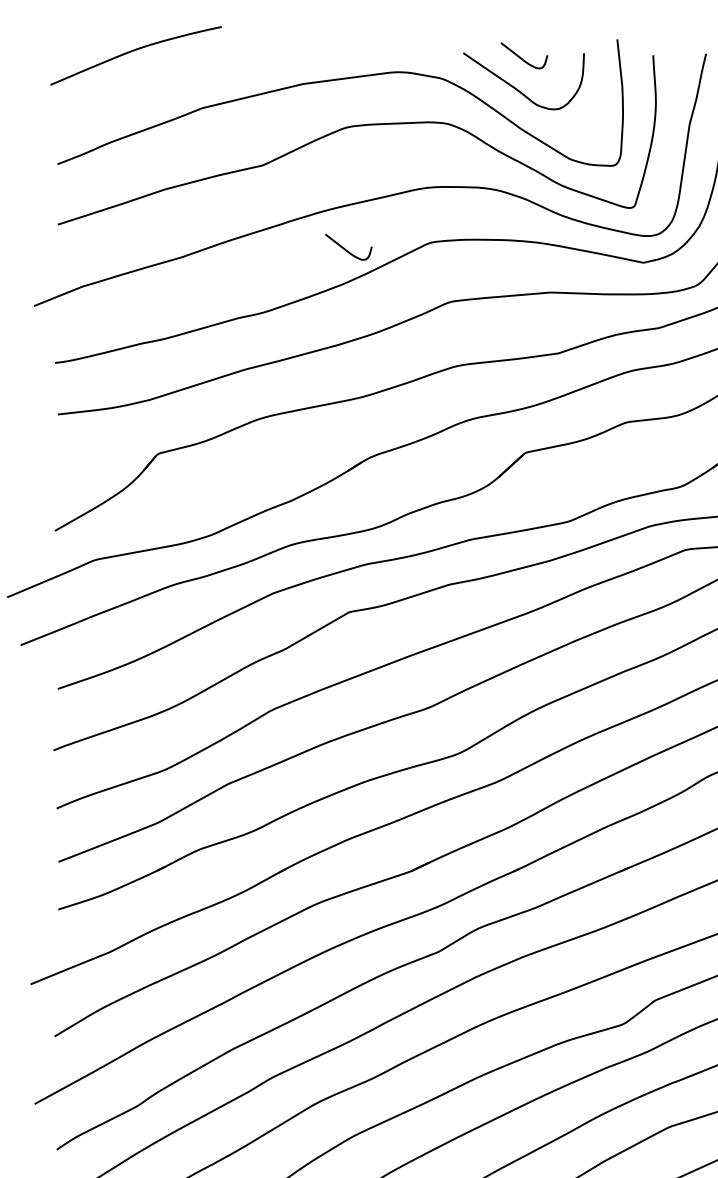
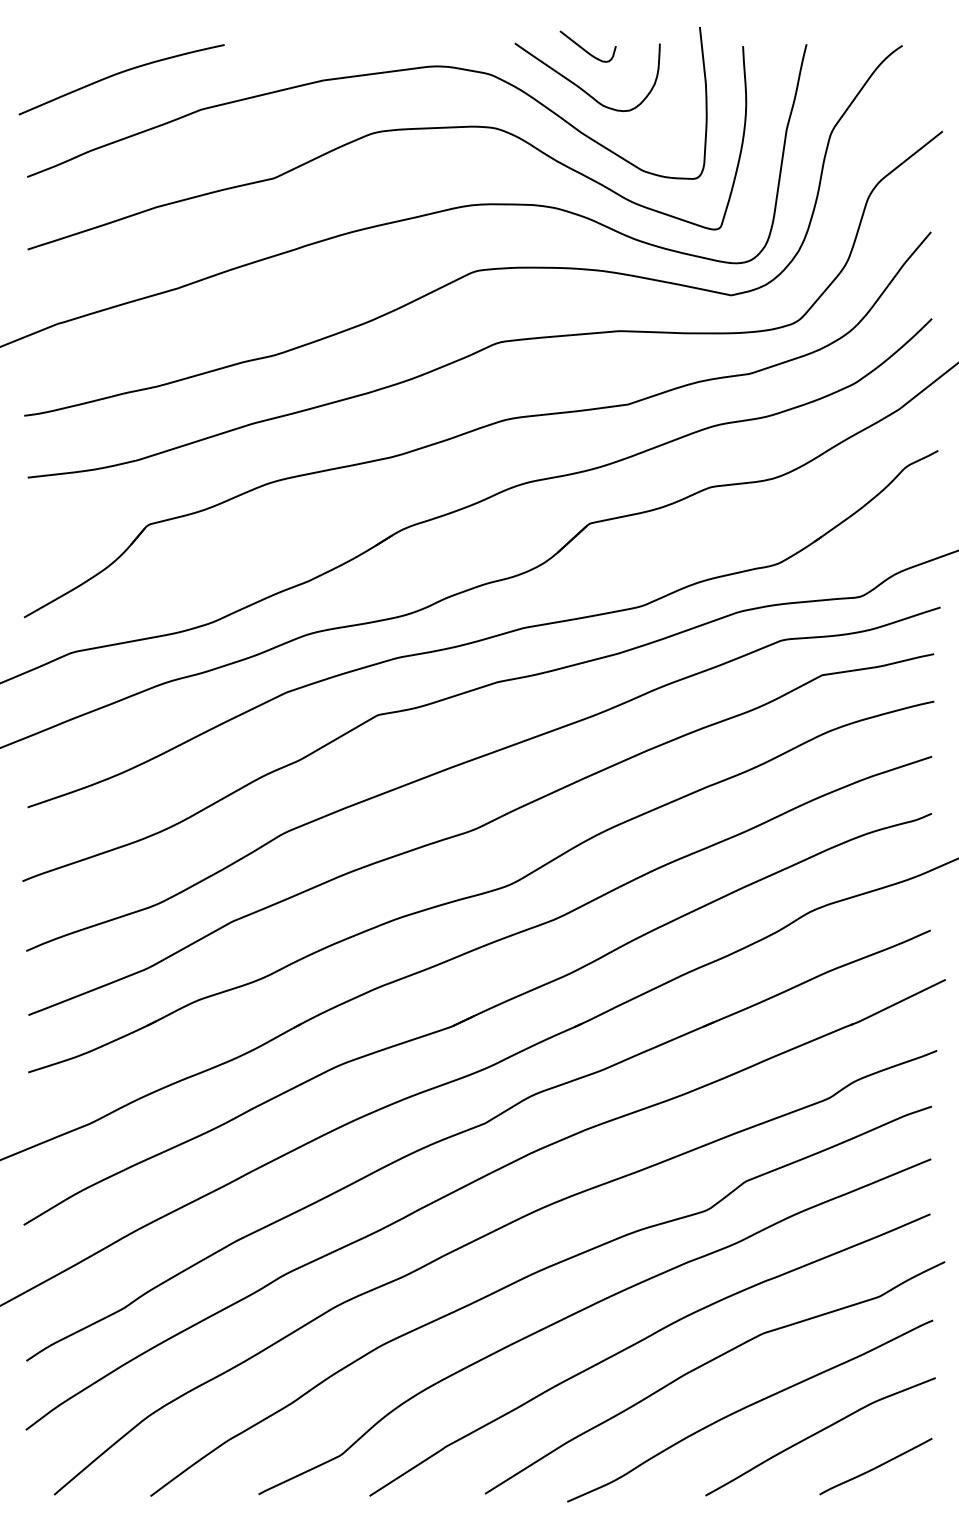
curve: (133, 51) -> (118, 74), moved
curve: (345, 248) -> (373, 278), removed

